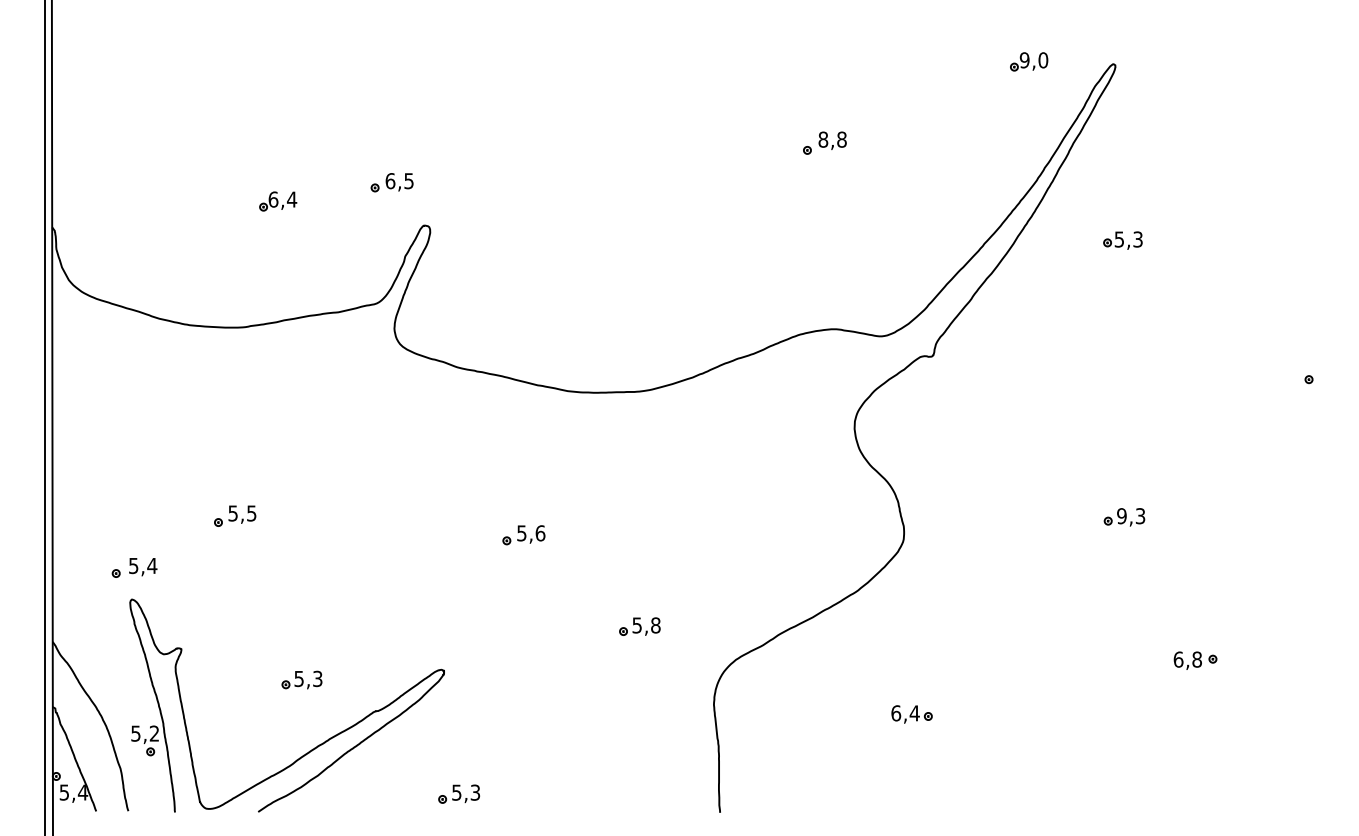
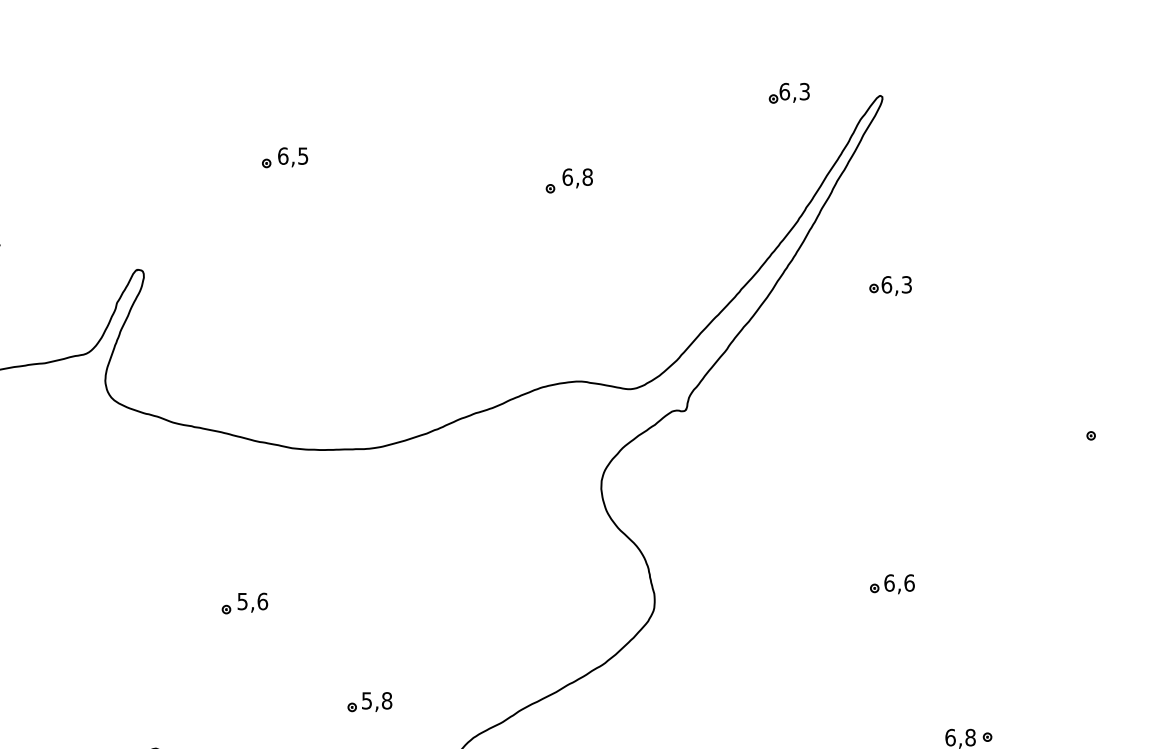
text: (1033, 60) -> (794, 91), 9,0 -> 6,3
text: (823, 139) -> (567, 177), 8,8 -> 6,8
part: (391, 182) -> (284, 157), moved
text: (1119, 239) -> (886, 284), 5,3 -> 6,3
text: (1131, 516) -> (899, 583), 9,3 -> 6,6

